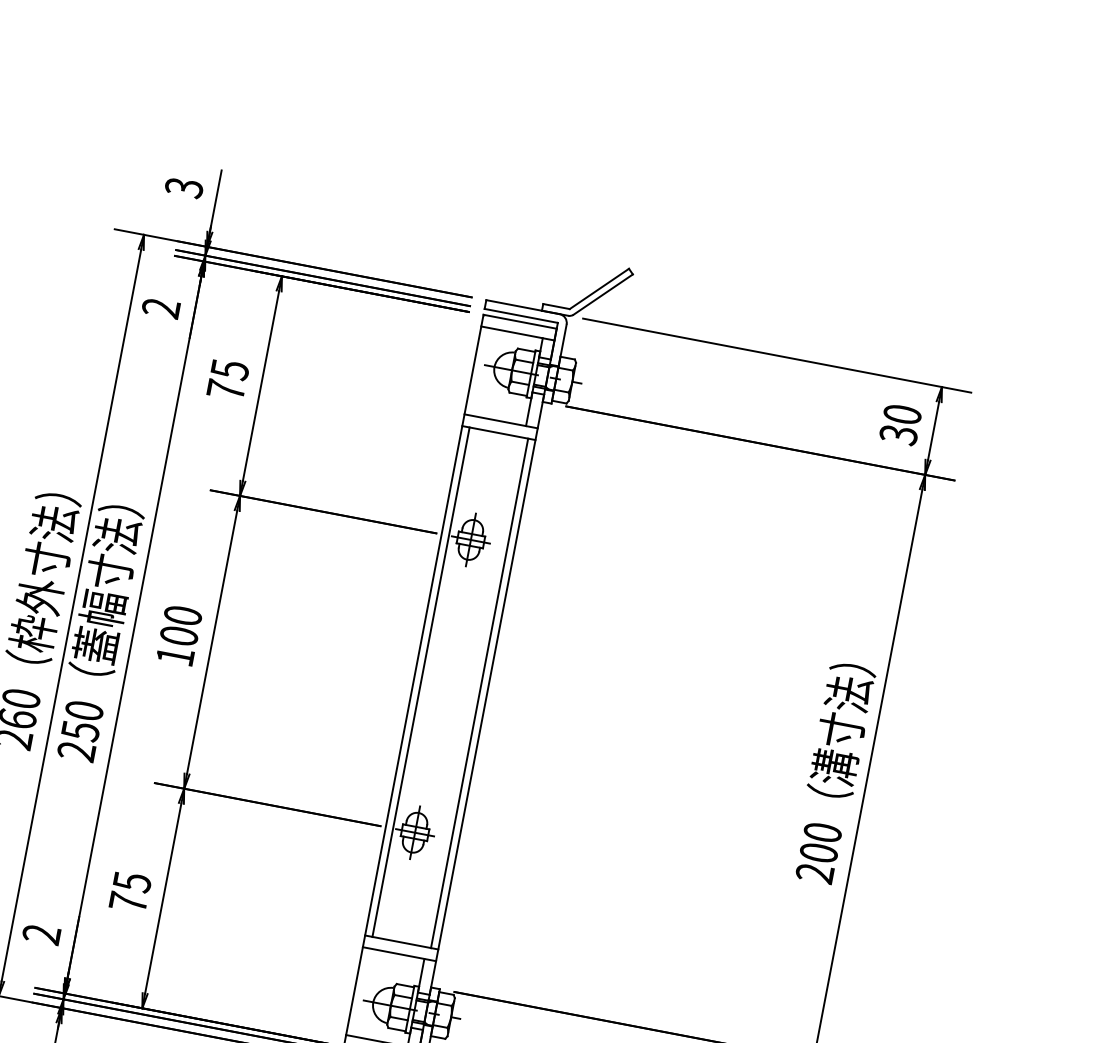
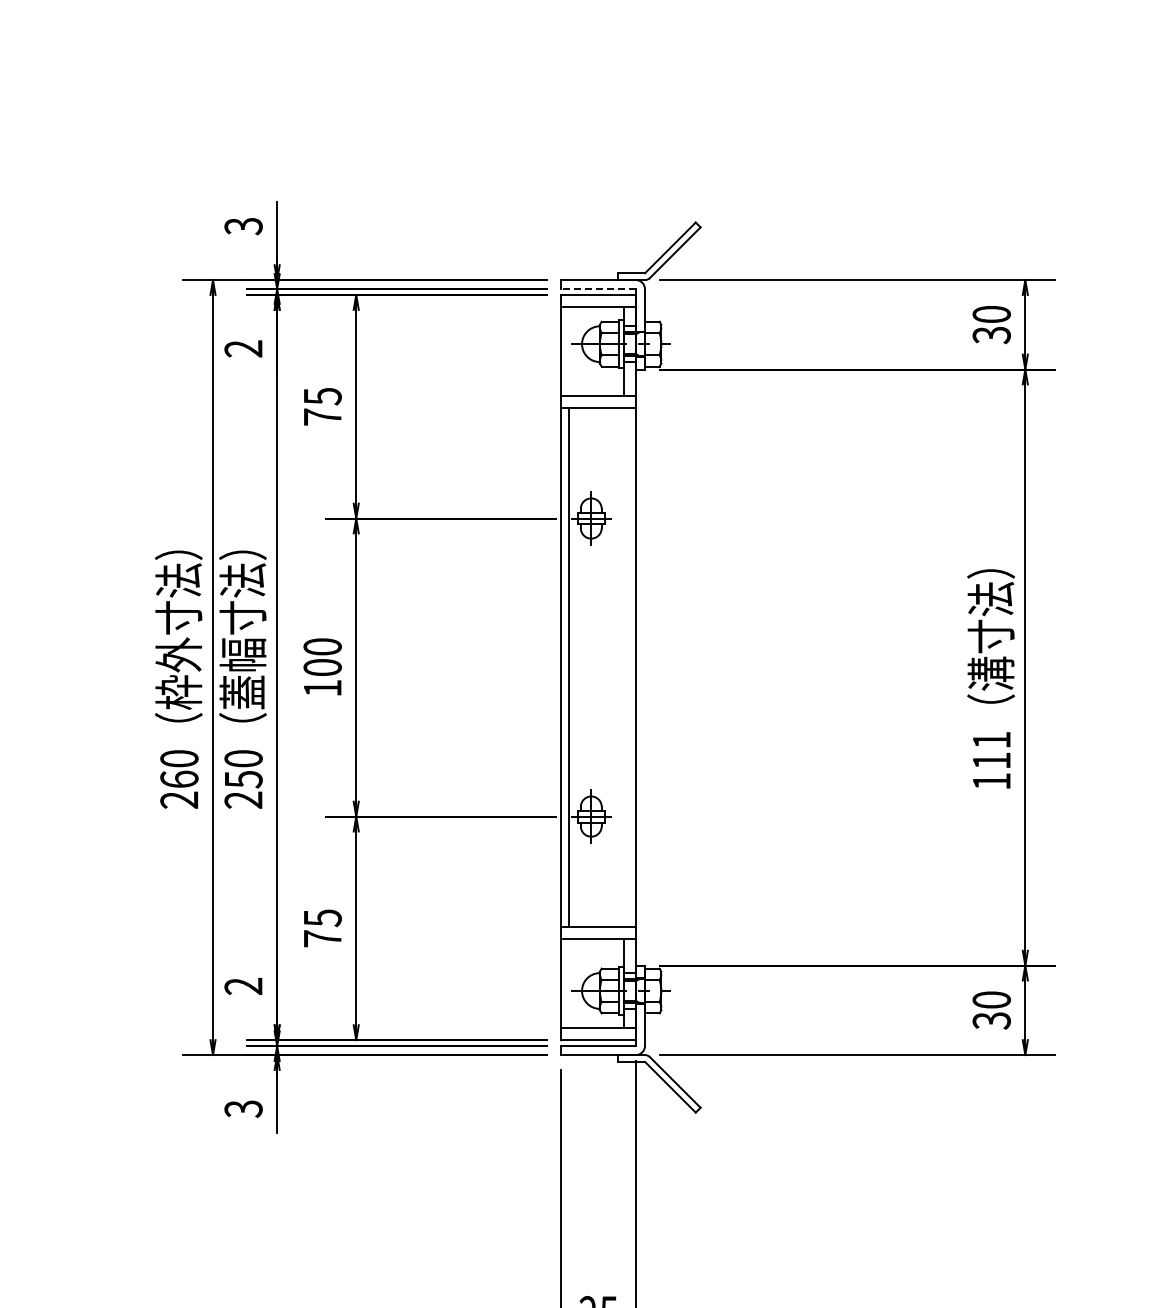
line: (520, 316) -> (598, 289), solid -> dashed
line: (479, 693) -> (628, 667), removed
text: (818, 852) -> (991, 760), 200 -> 111

